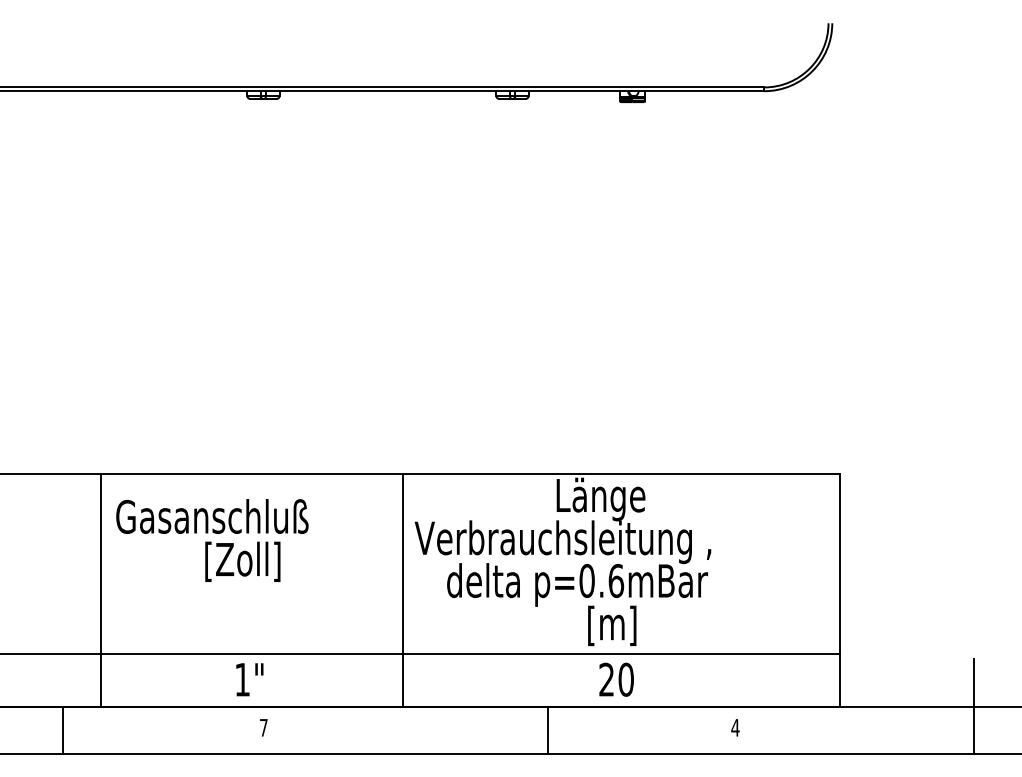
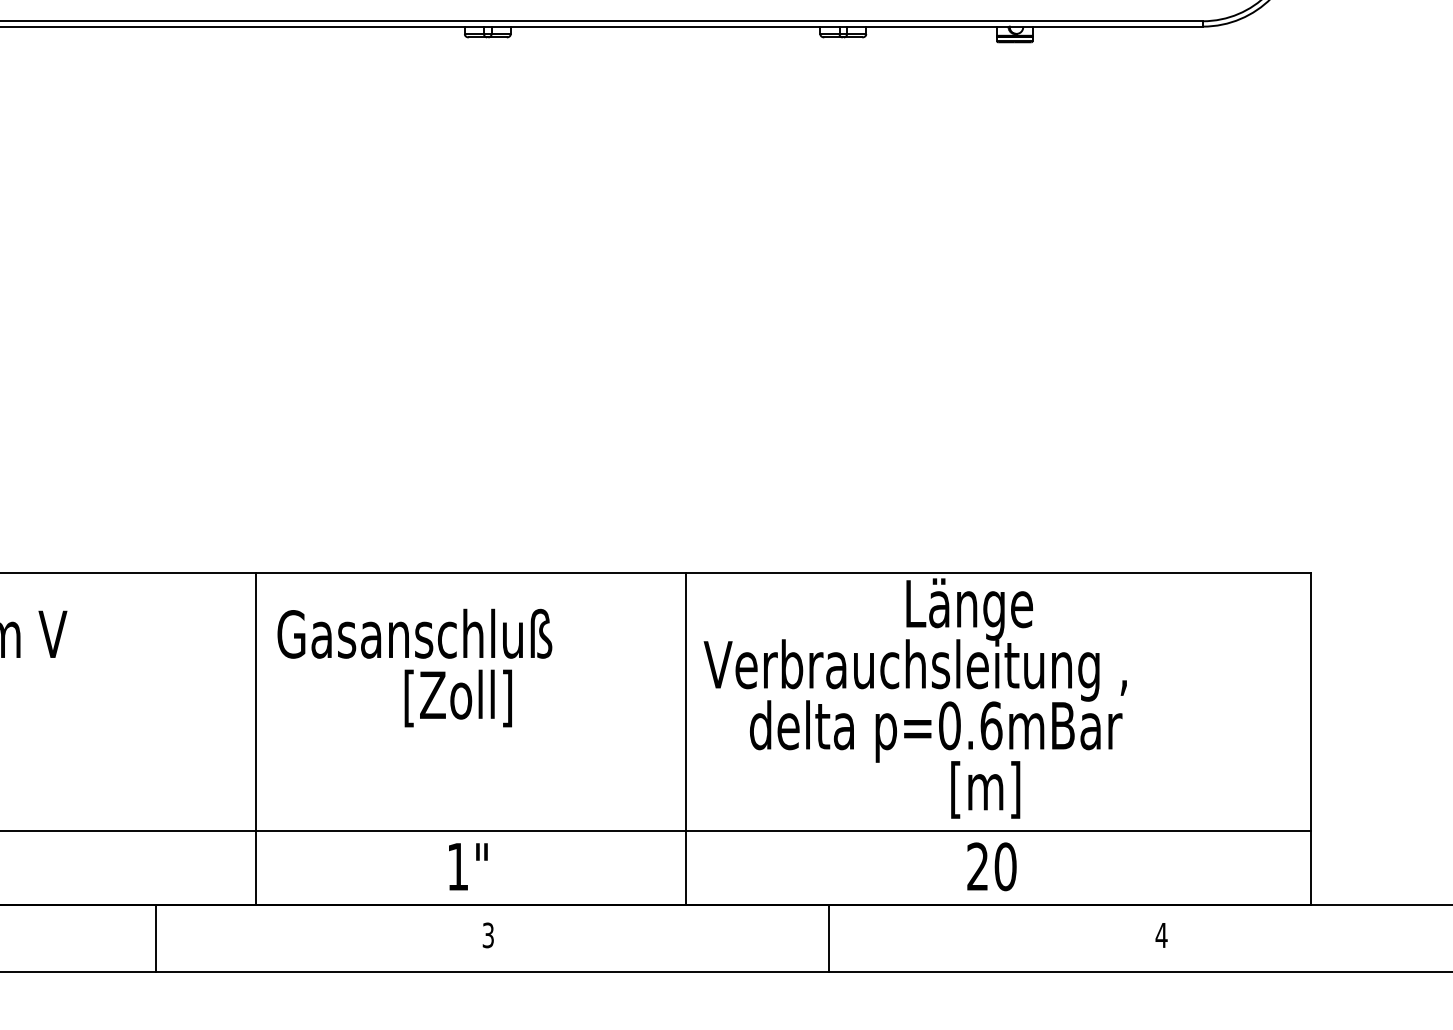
text: (263, 727) -> (487, 934), 7 -> 3
line: (62, 729) -> (155, 937), moved
line: (548, 729) -> (829, 937), moved

